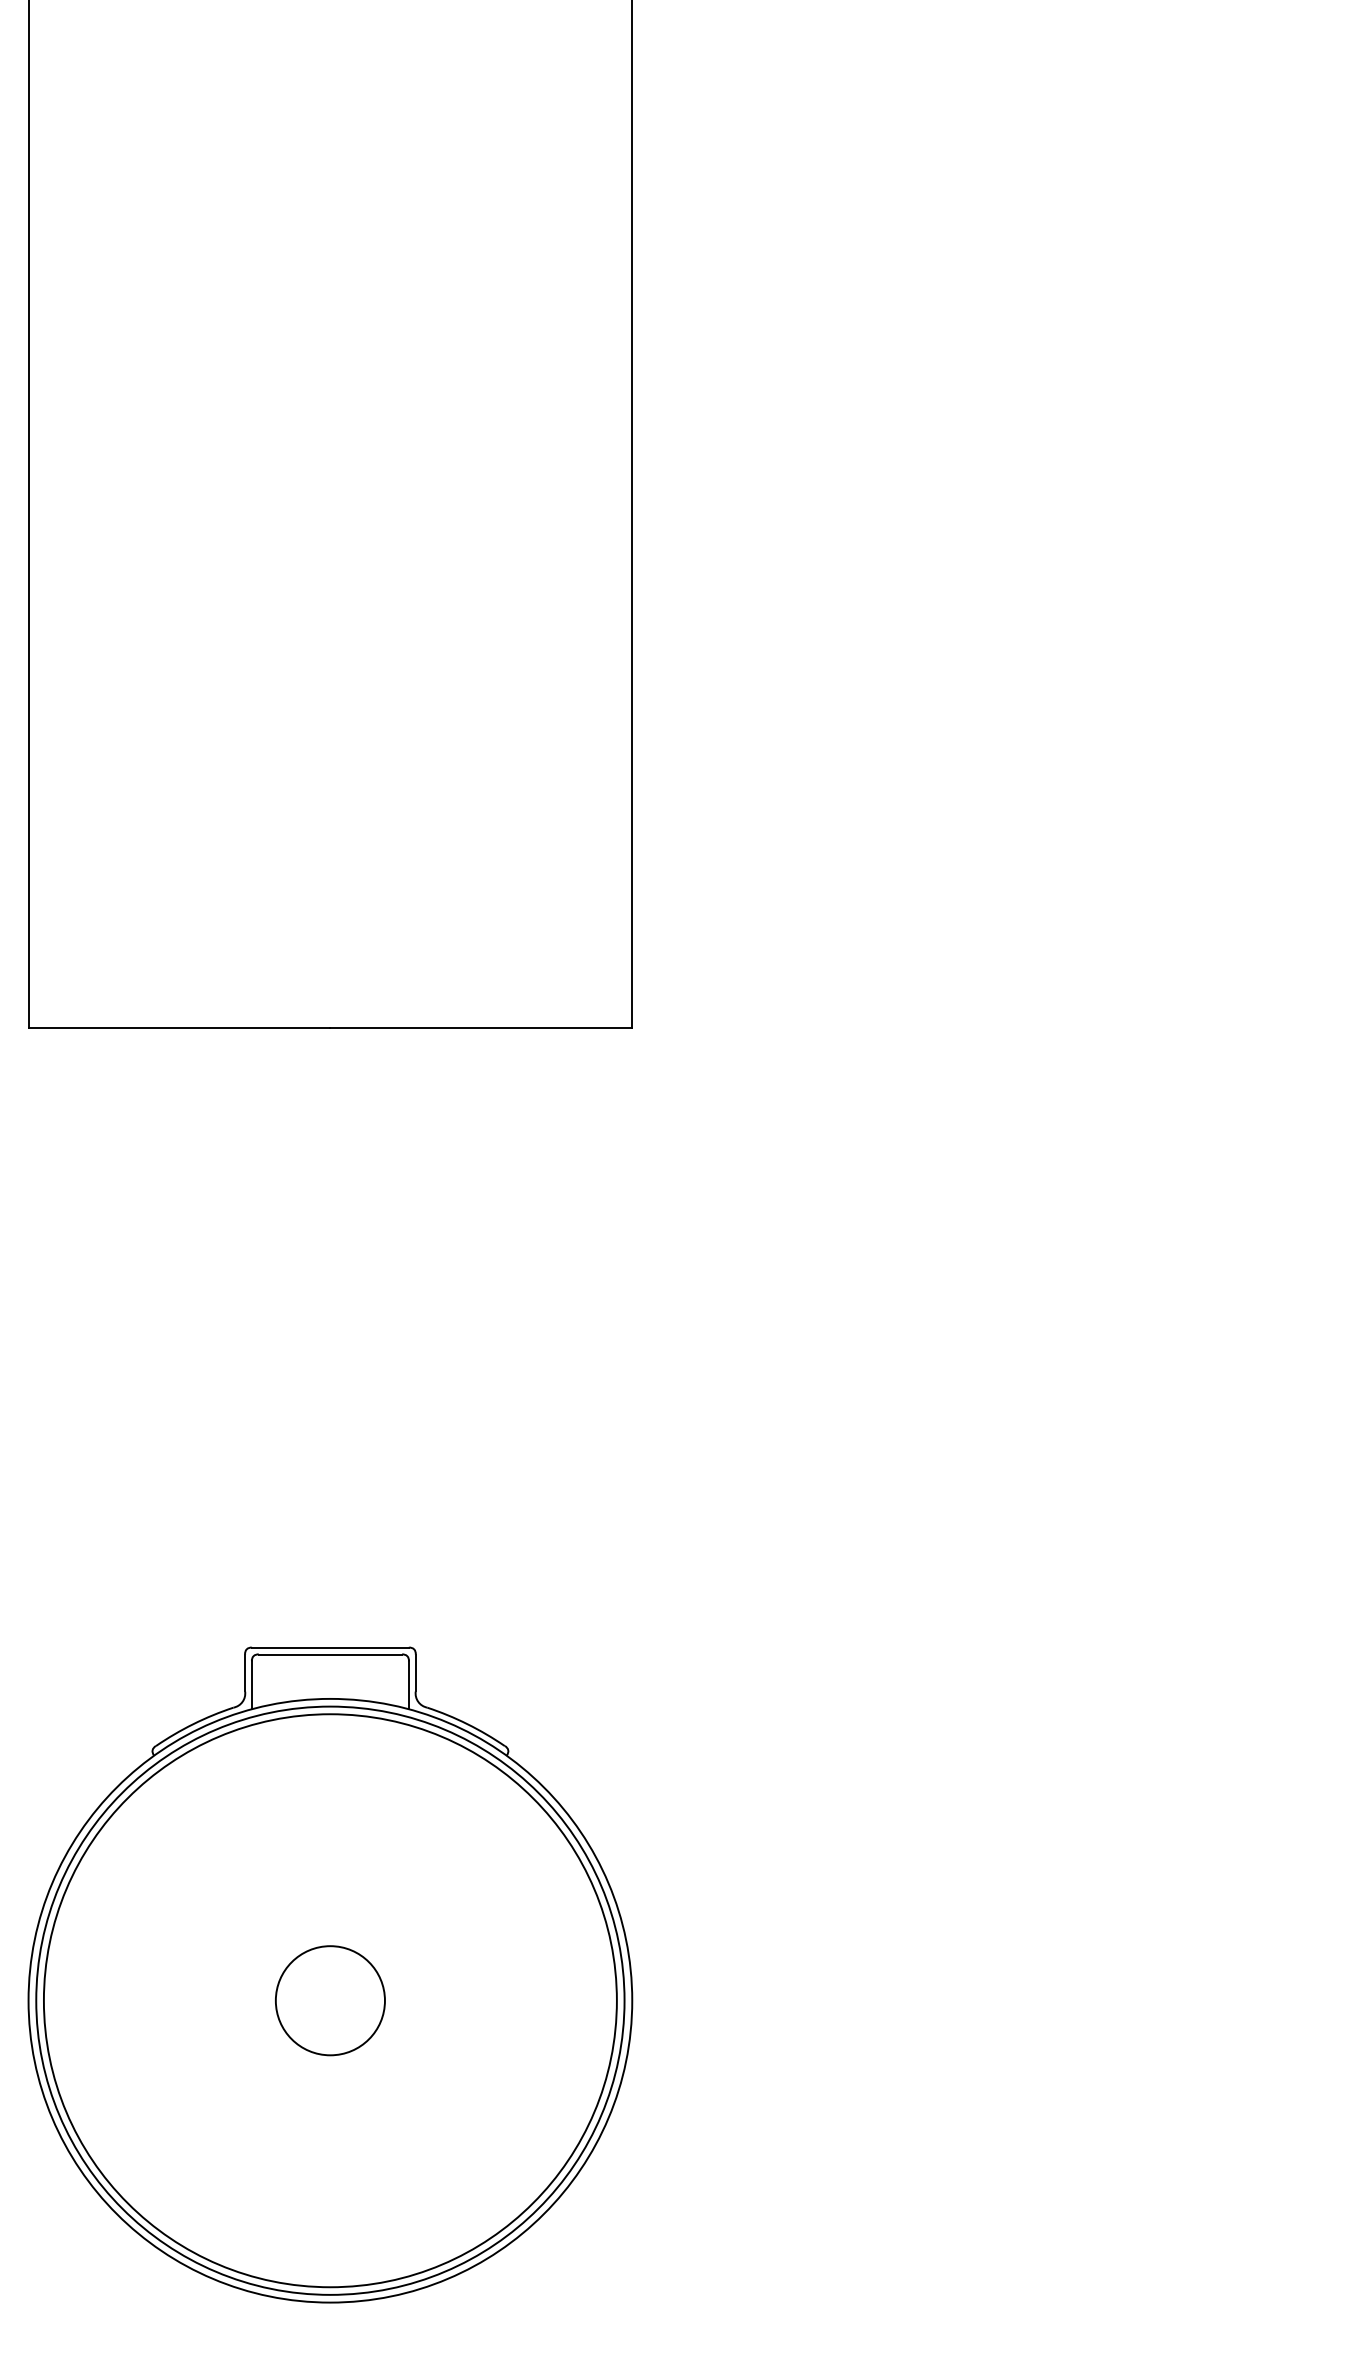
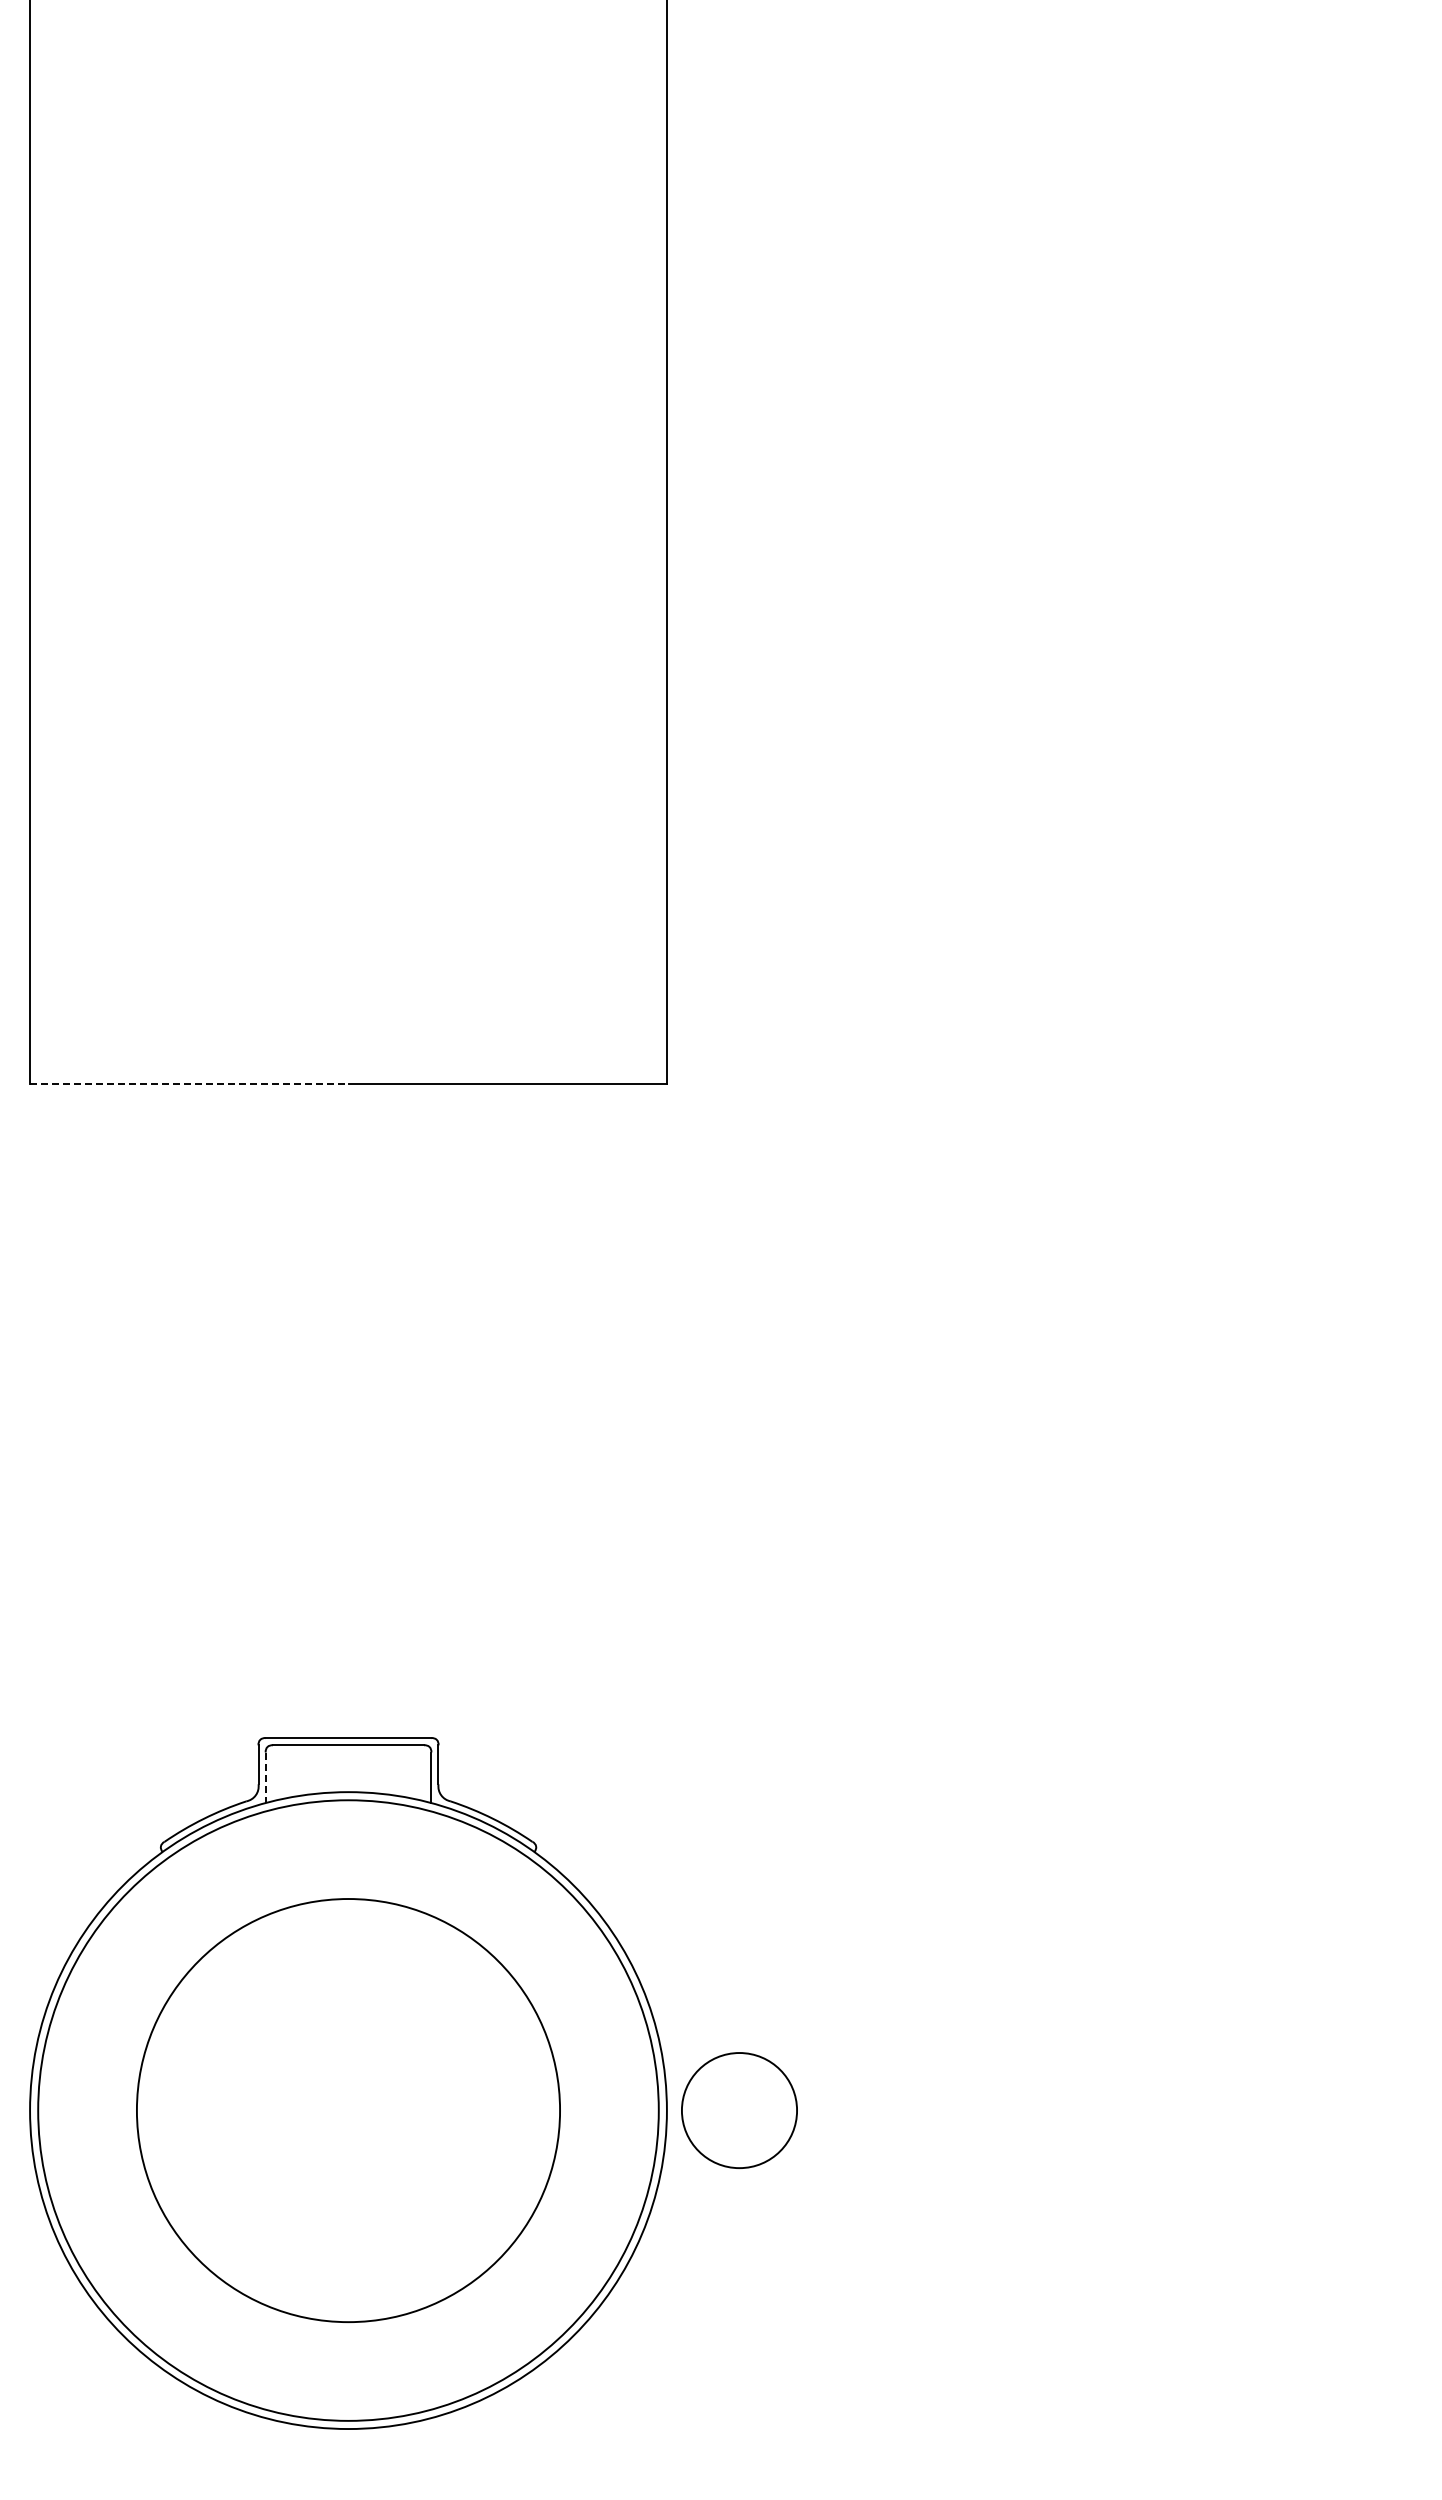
line: (179, 1028) -> (189, 1084), solid -> dashed
line: (251, 1685) -> (265, 1778), solid -> dashed
circle: (330, 2000) -> (348, 2110), size x0.7
circle: (330, 2000) -> (739, 2110), moved

